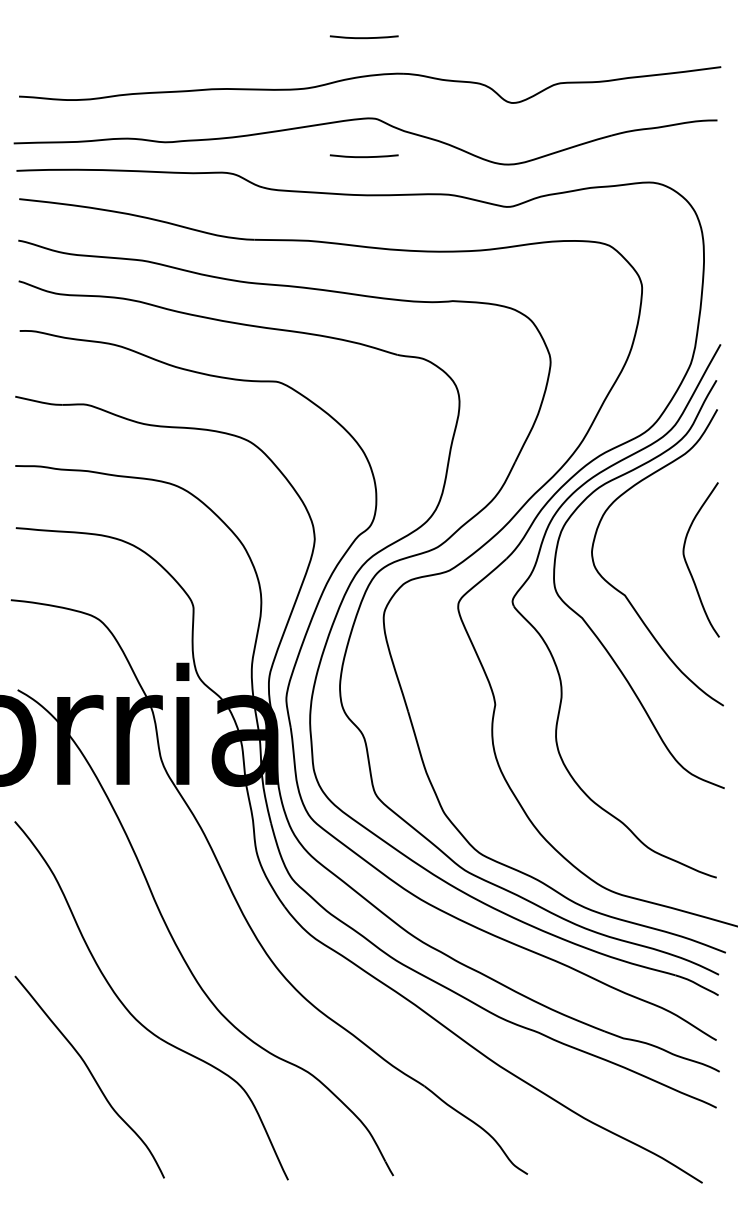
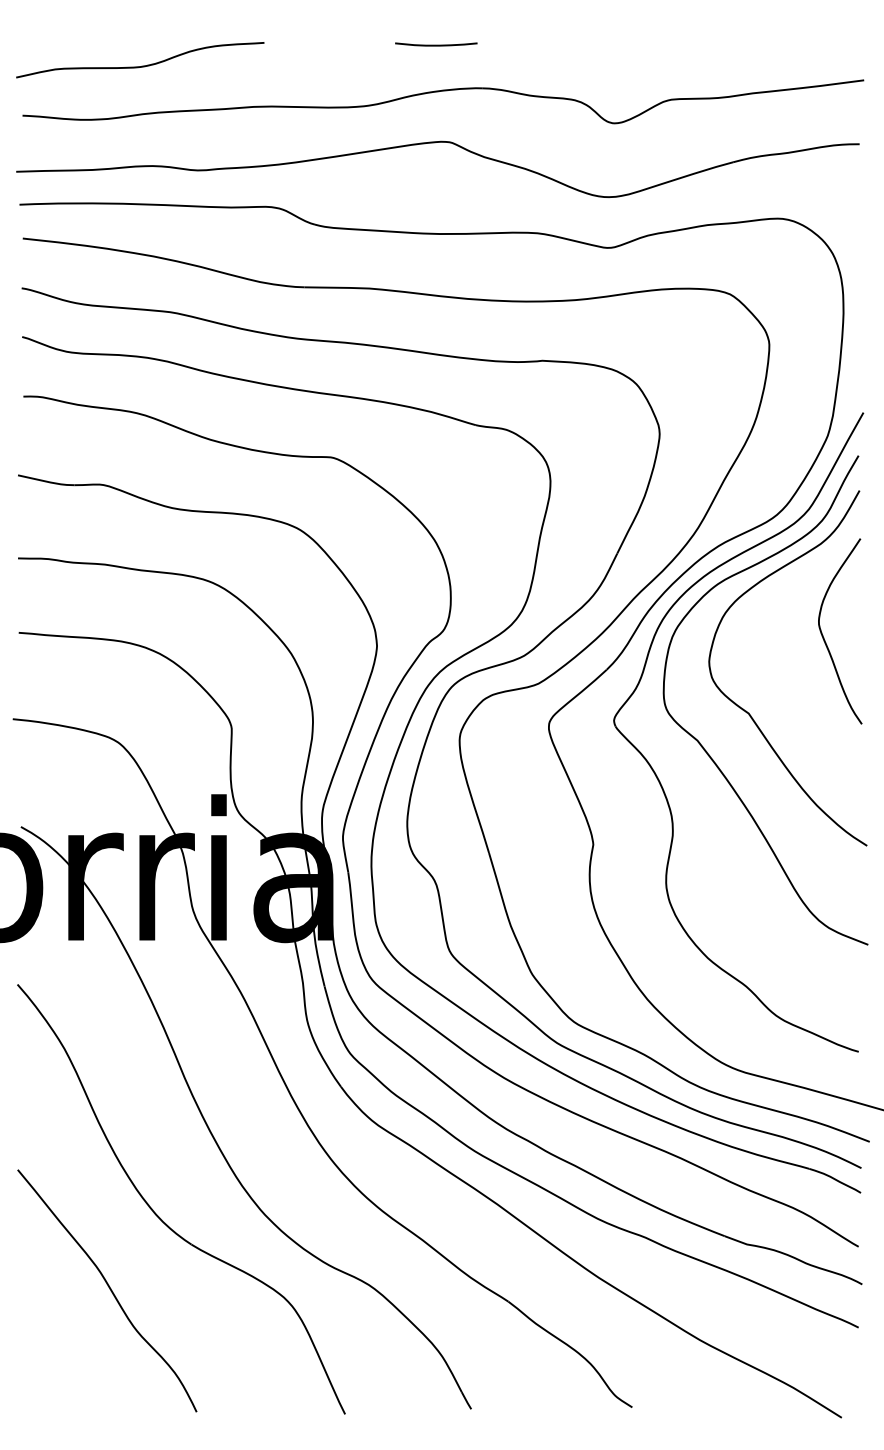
curve: (118, 54) -> (141, 65), added
curve: (363, 156) -> (435, 187), removed
curve: (688, 565) -> (824, 638), moved

